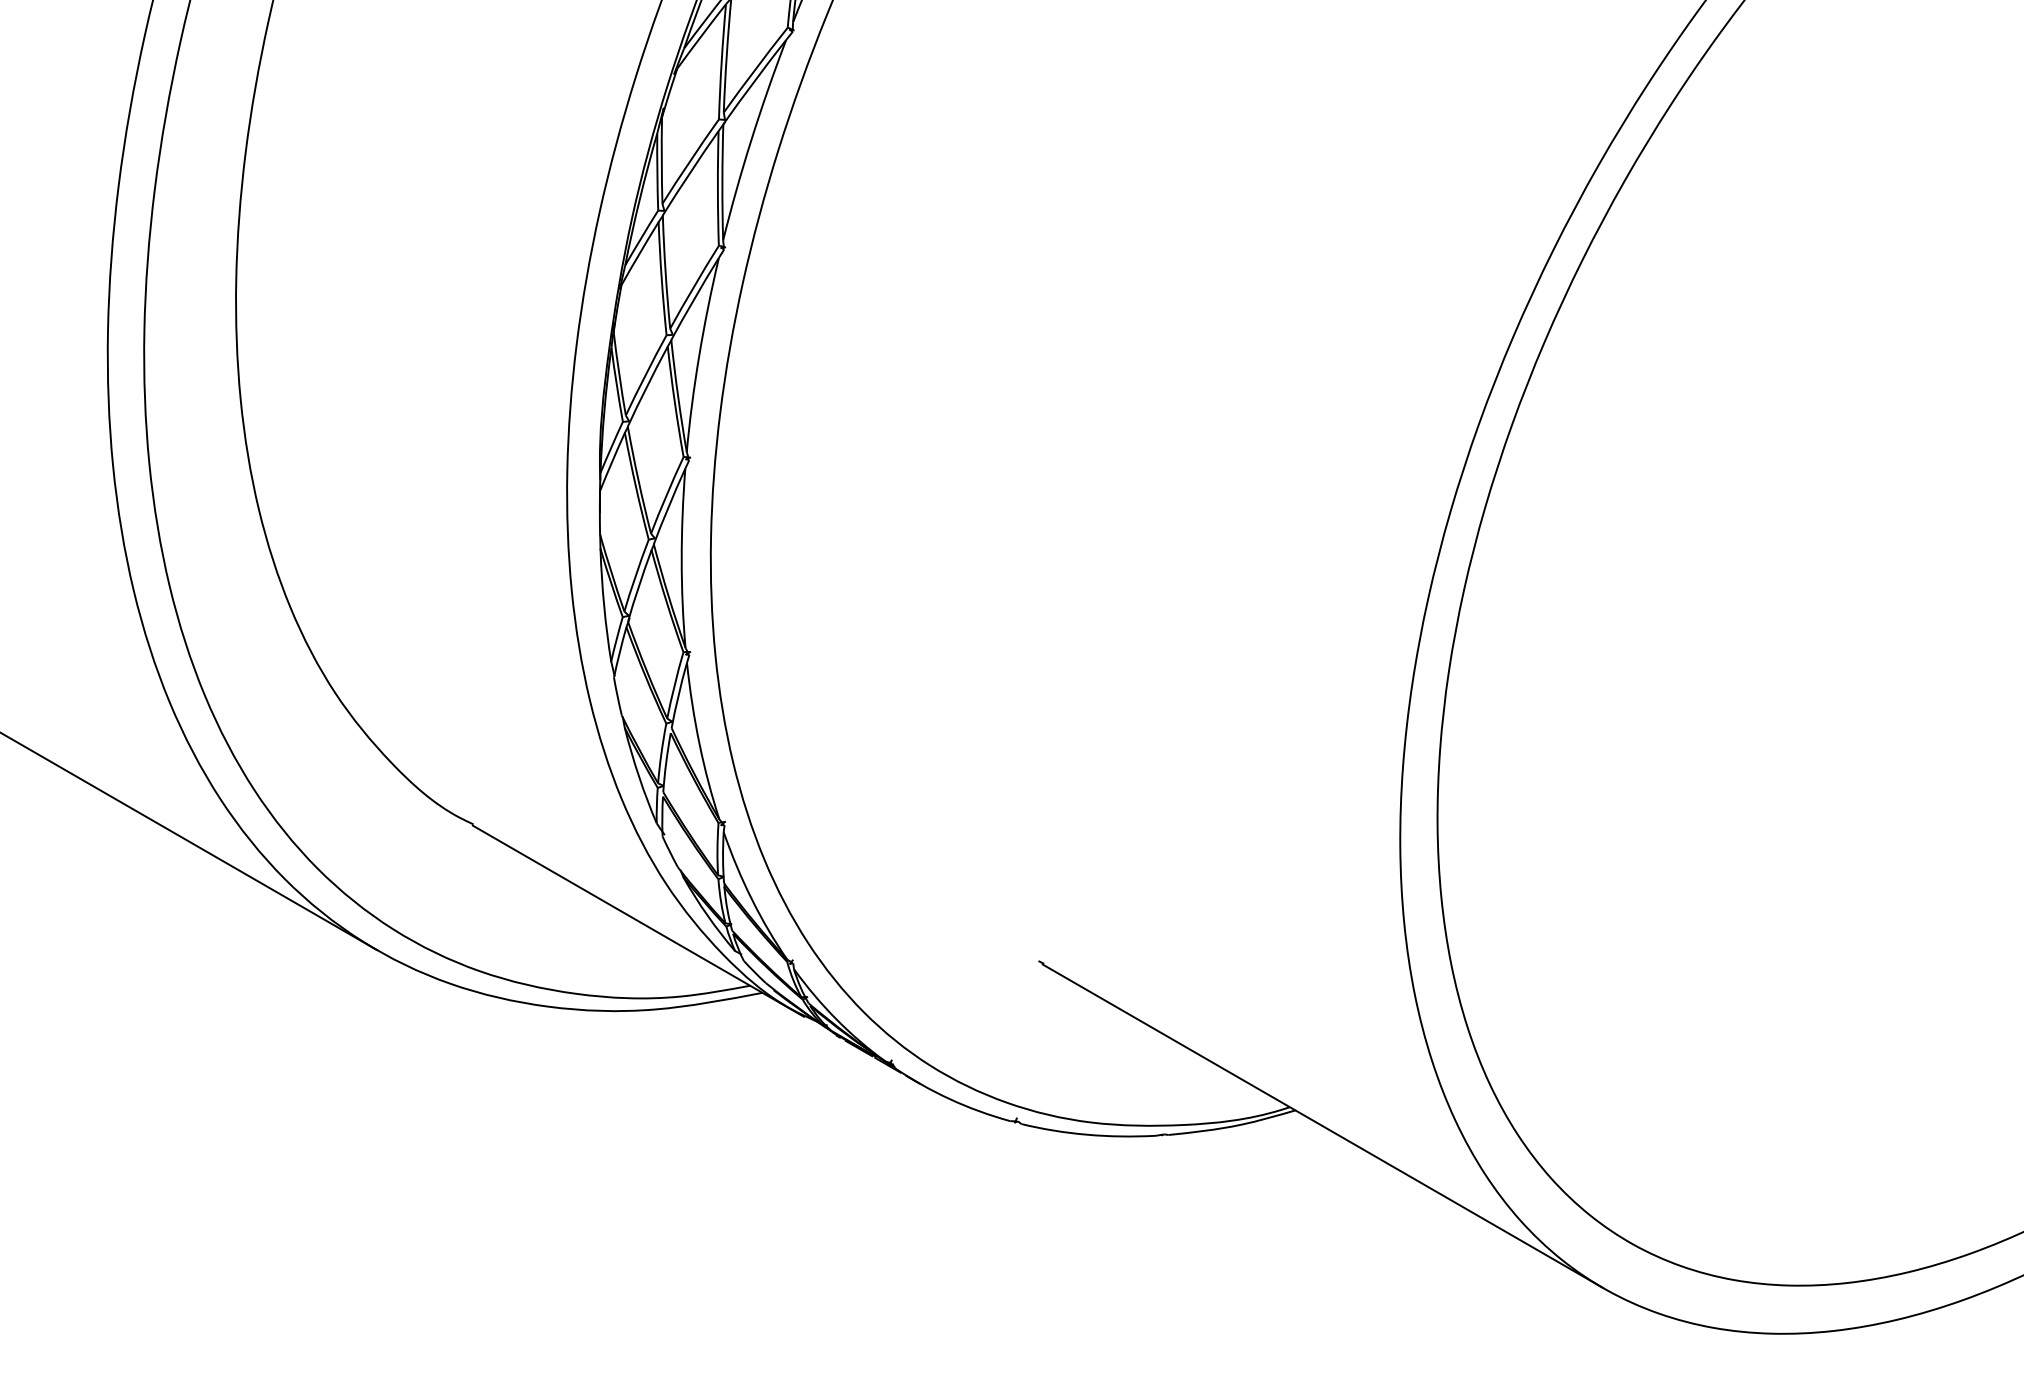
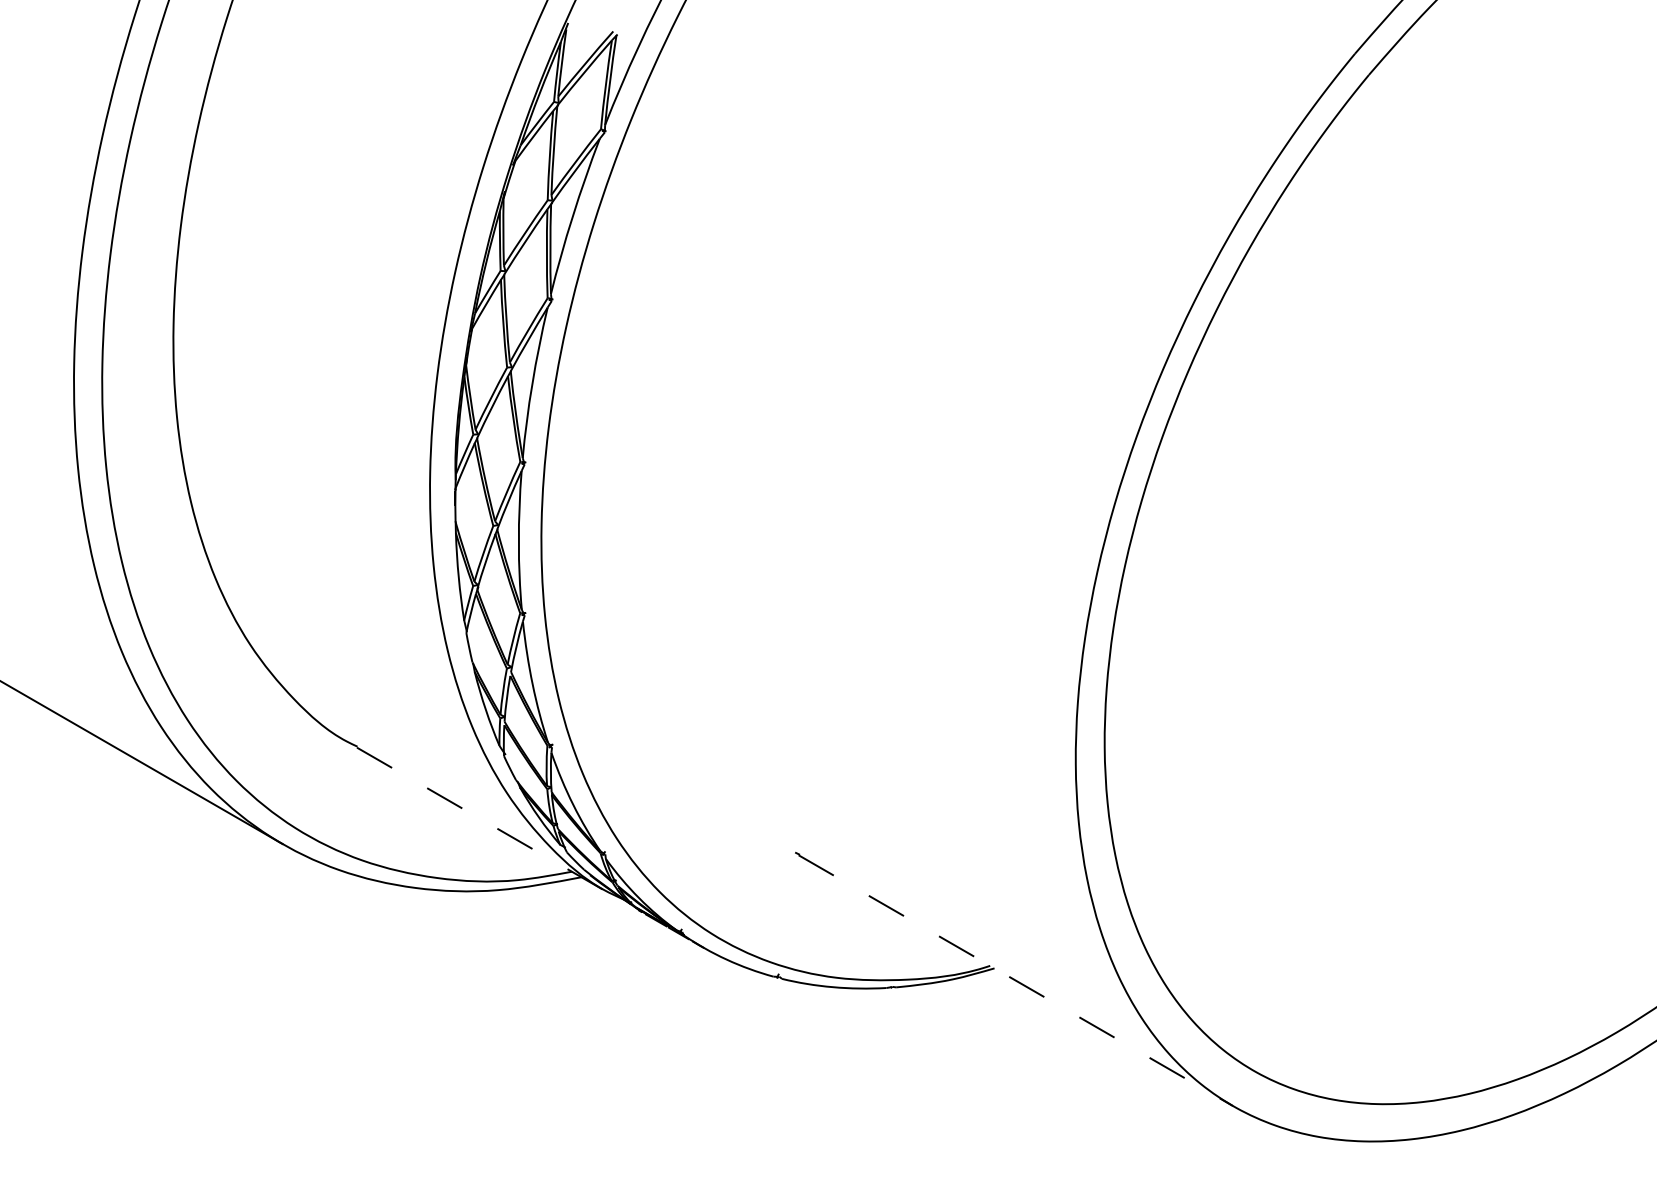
line: (638, 920) -> (485, 821), solid -> dashed
line: (1322, 1126) -> (1015, 980), solid -> dashed

